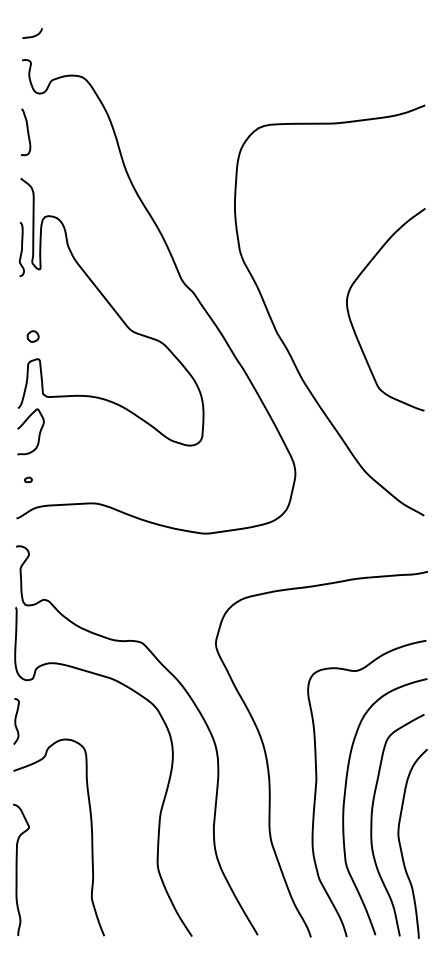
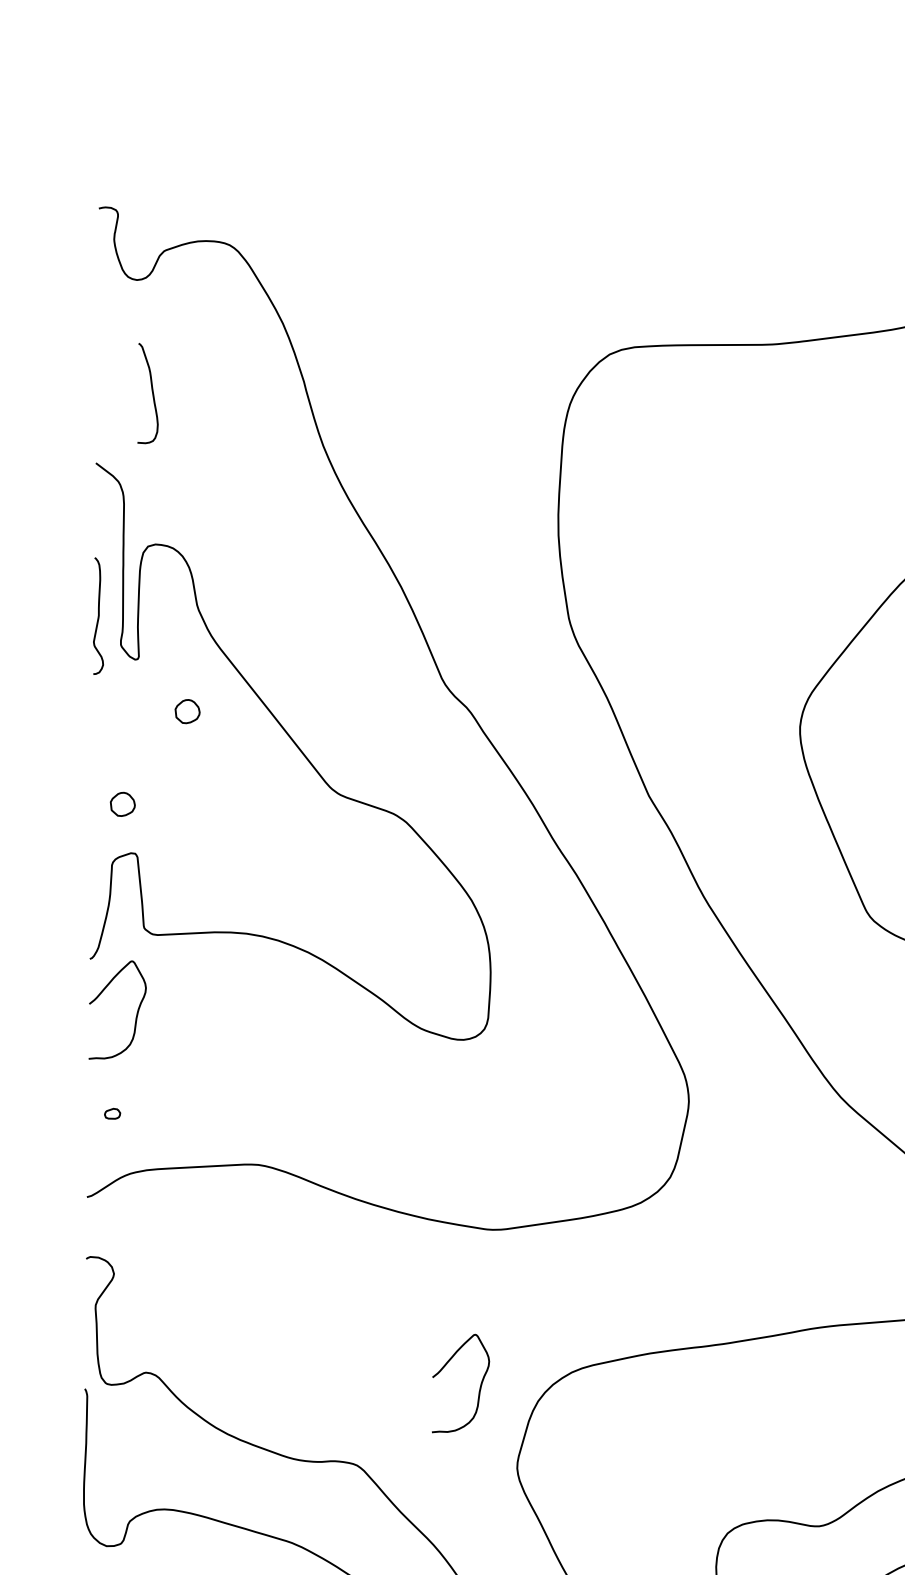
curve: (33, 35) -> (123, 154), removed
curve: (27, 132) -> (151, 394), moved
part: (62, 293) -> (186, 711), added
curve: (197, 607) -> (477, 1389), added

